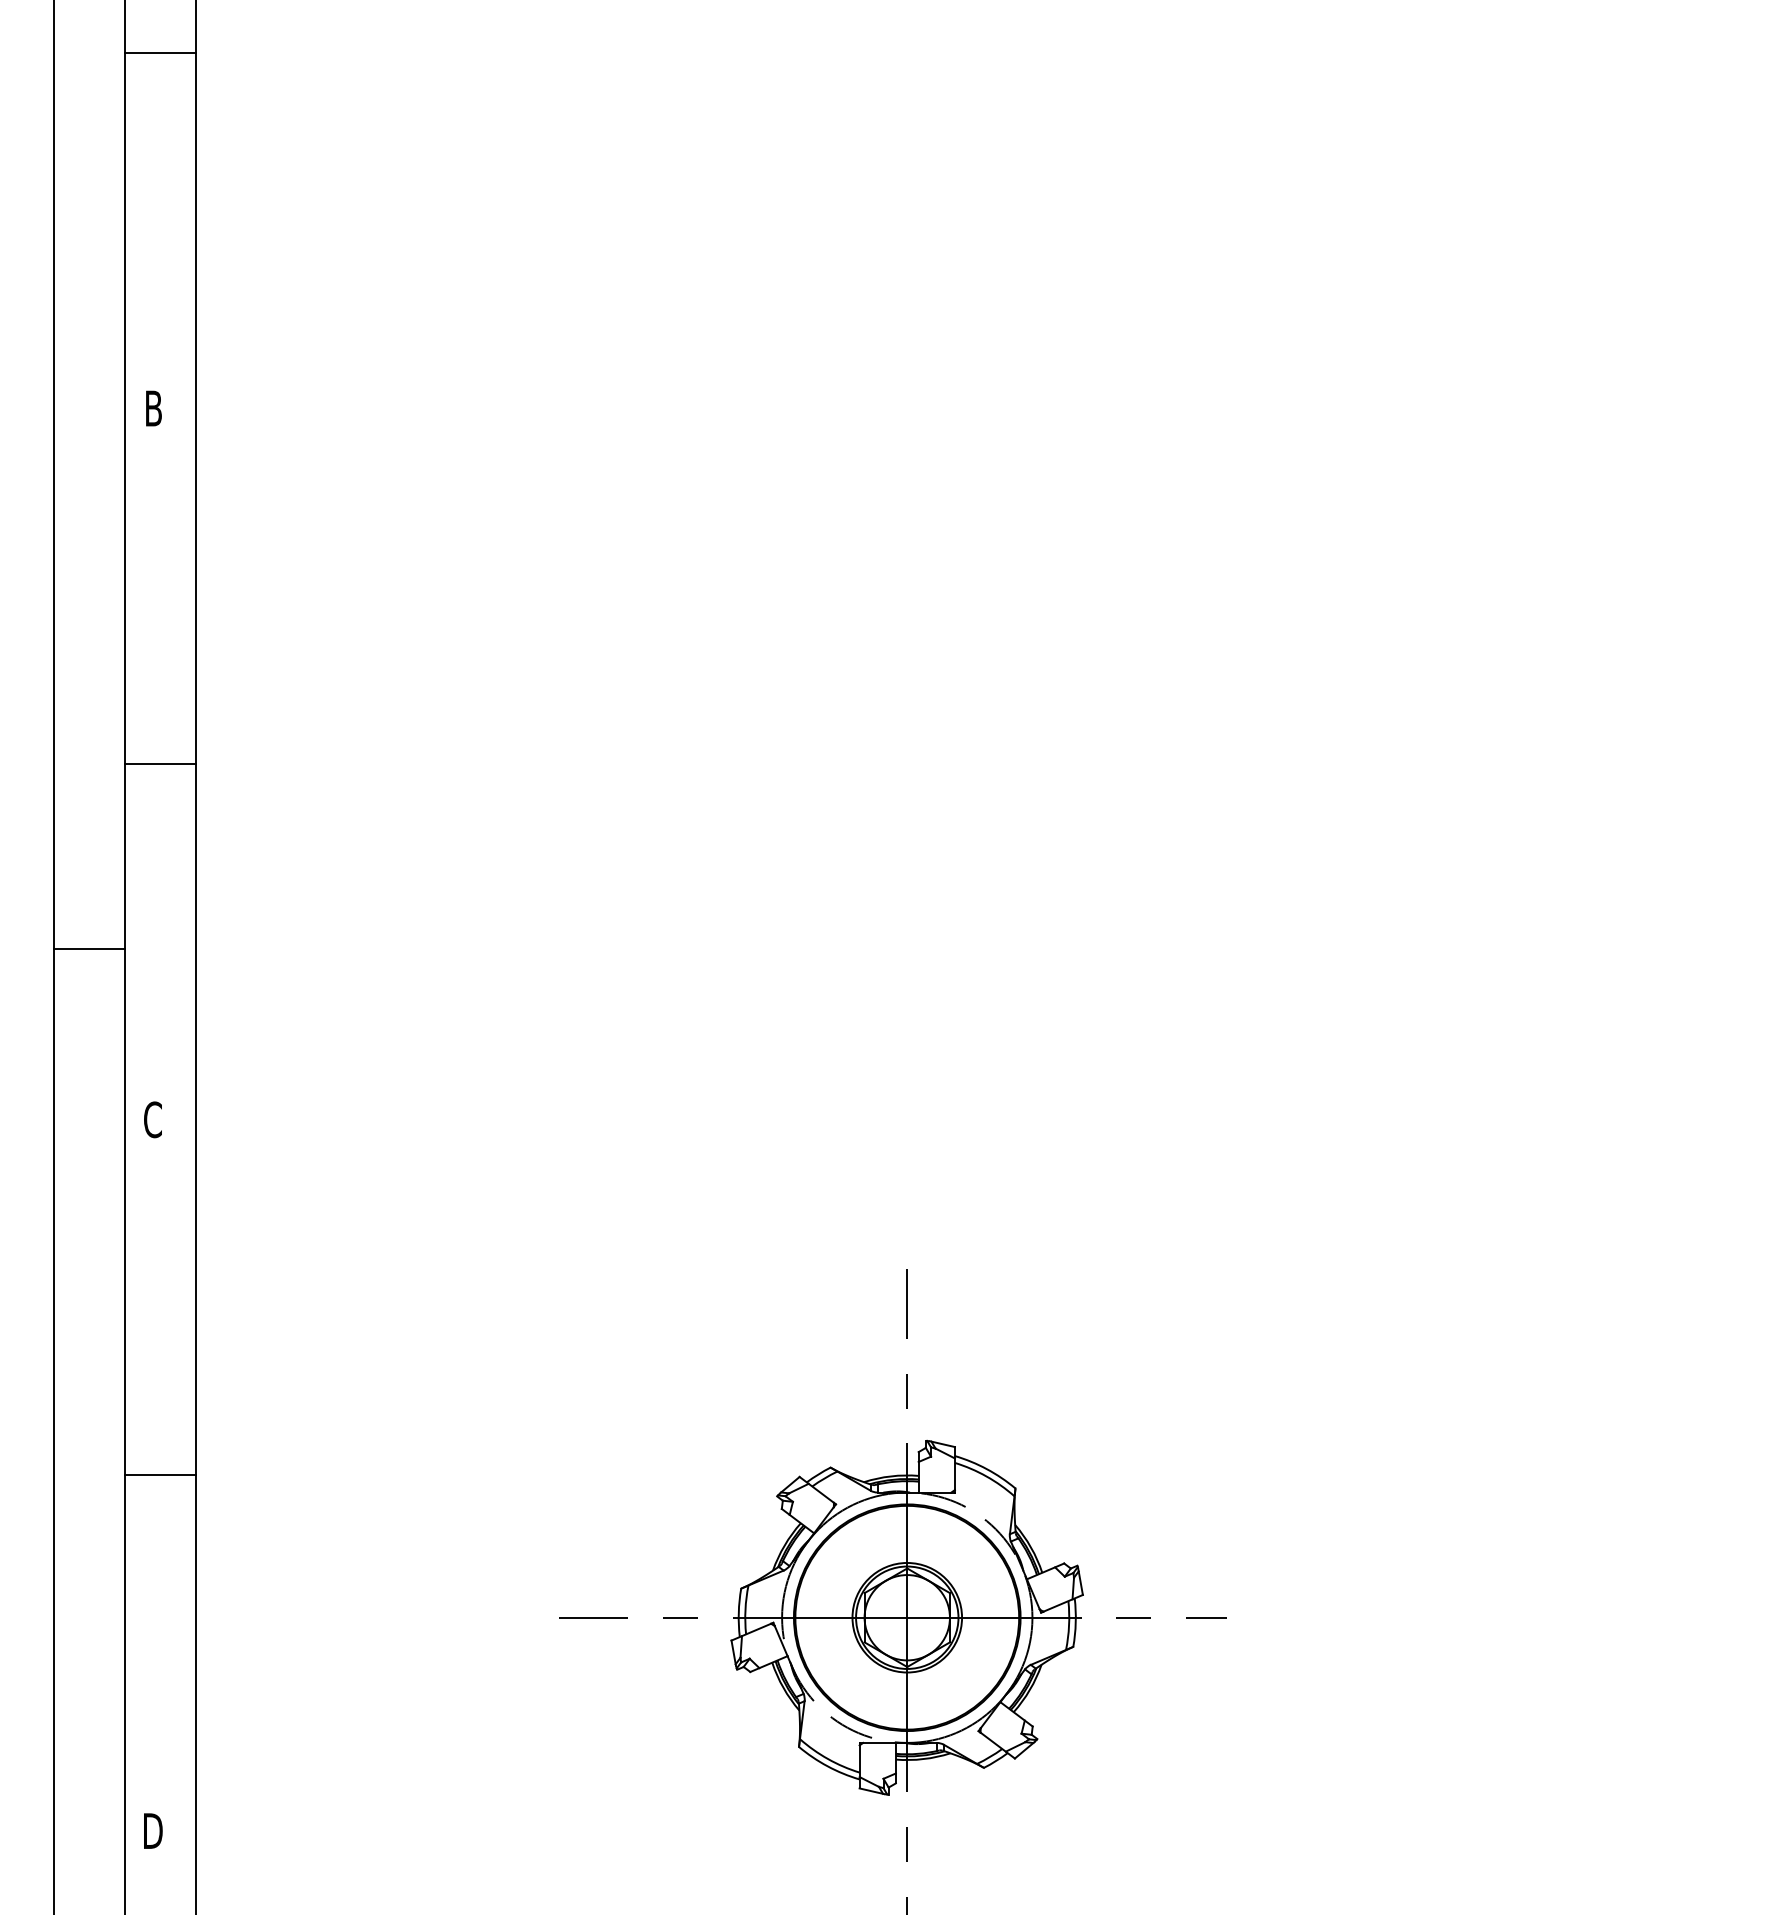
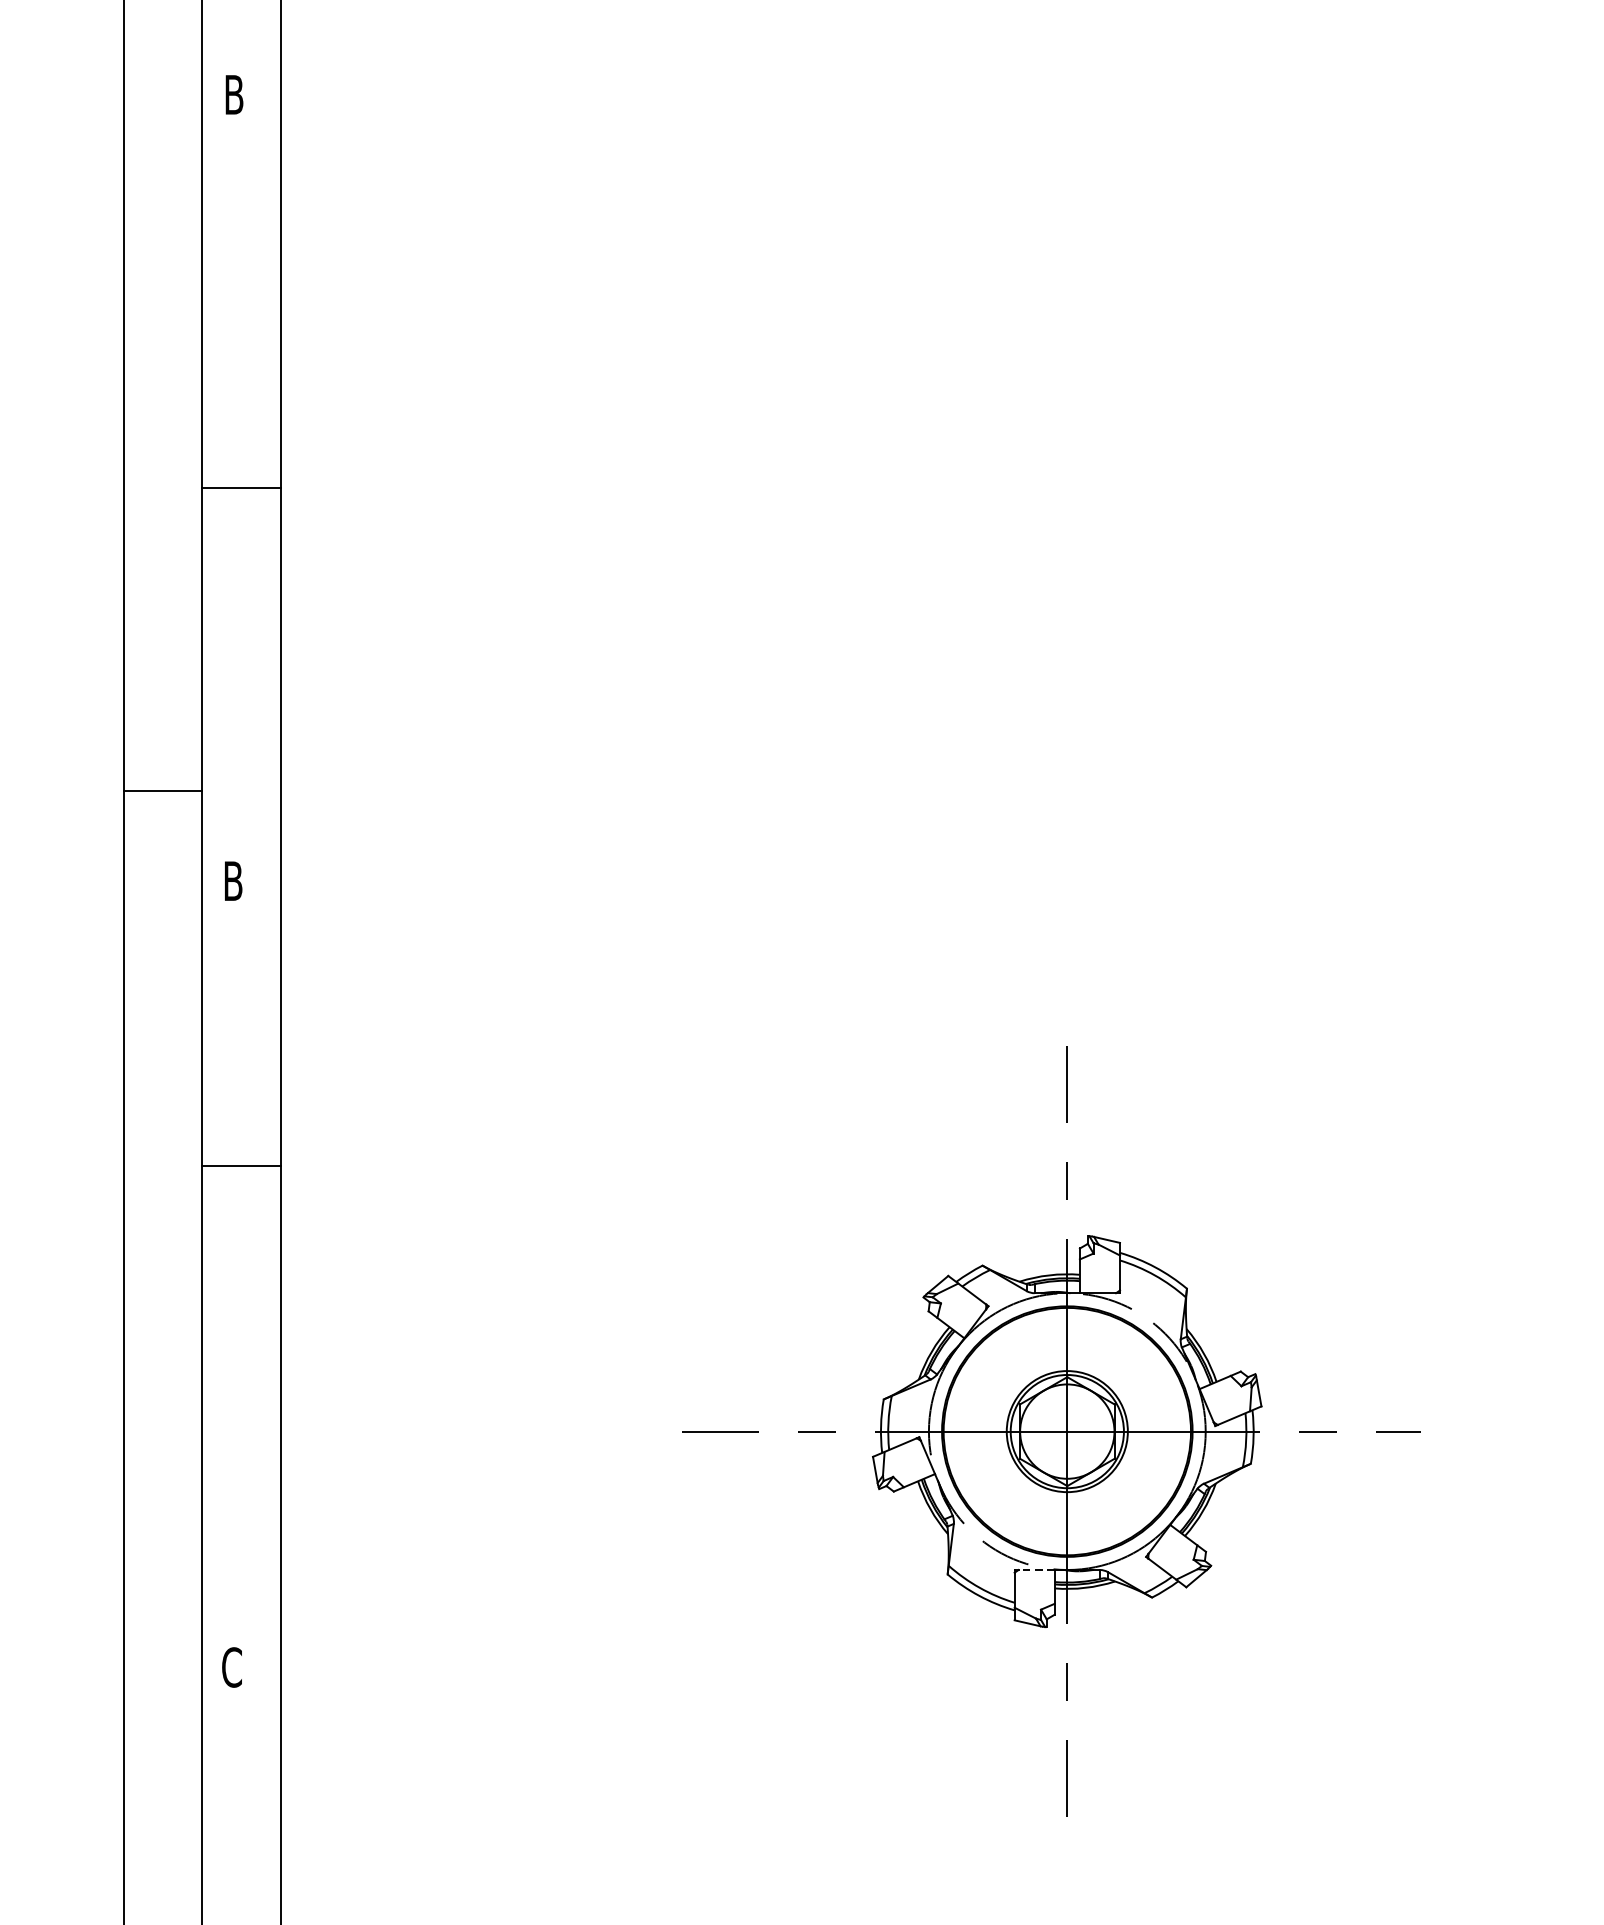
line: (88, 949) -> (162, 791), moved
text: (152, 1119) -> (232, 880), C -> B
line: (160, 1475) -> (241, 1166), moved
line: (879, 1742) -> (1036, 1569), solid -> dashed
text: (152, 1830) -> (232, 1666), D -> C

